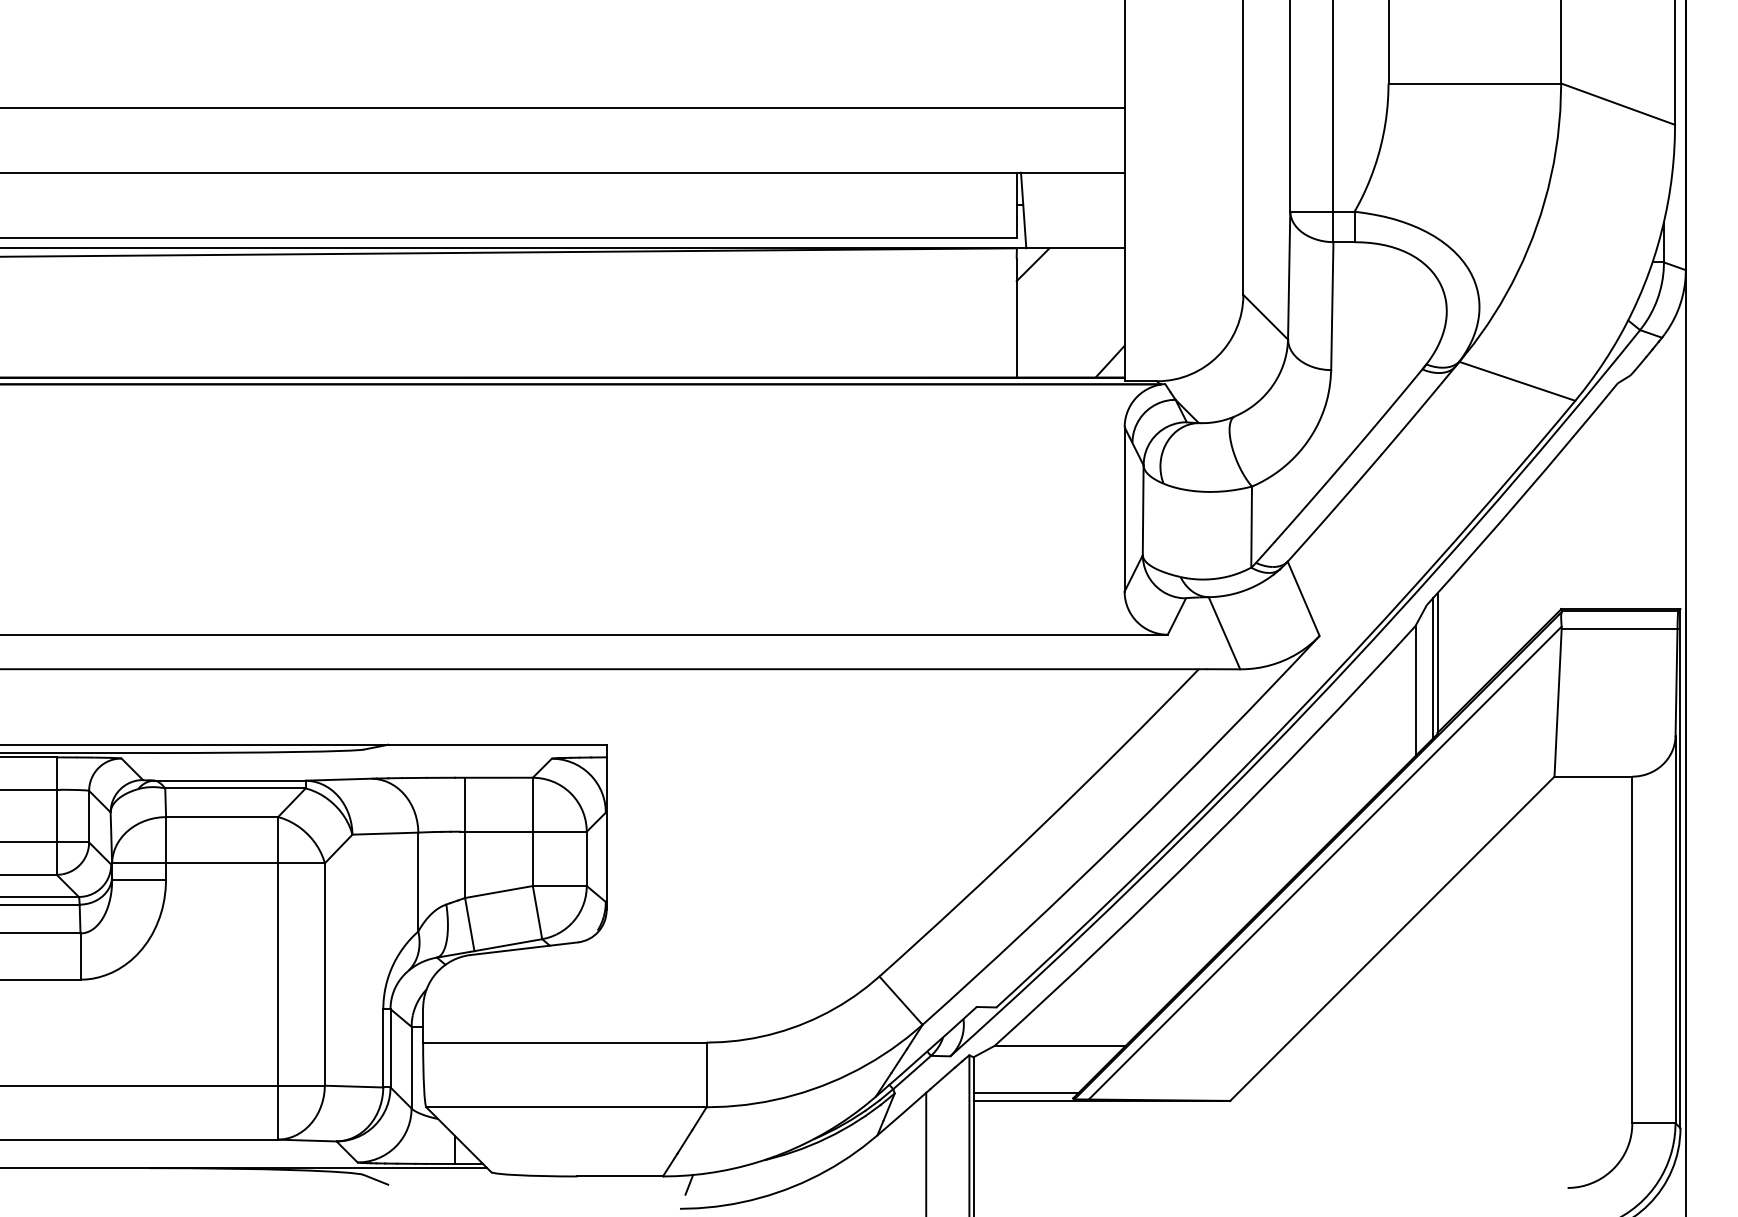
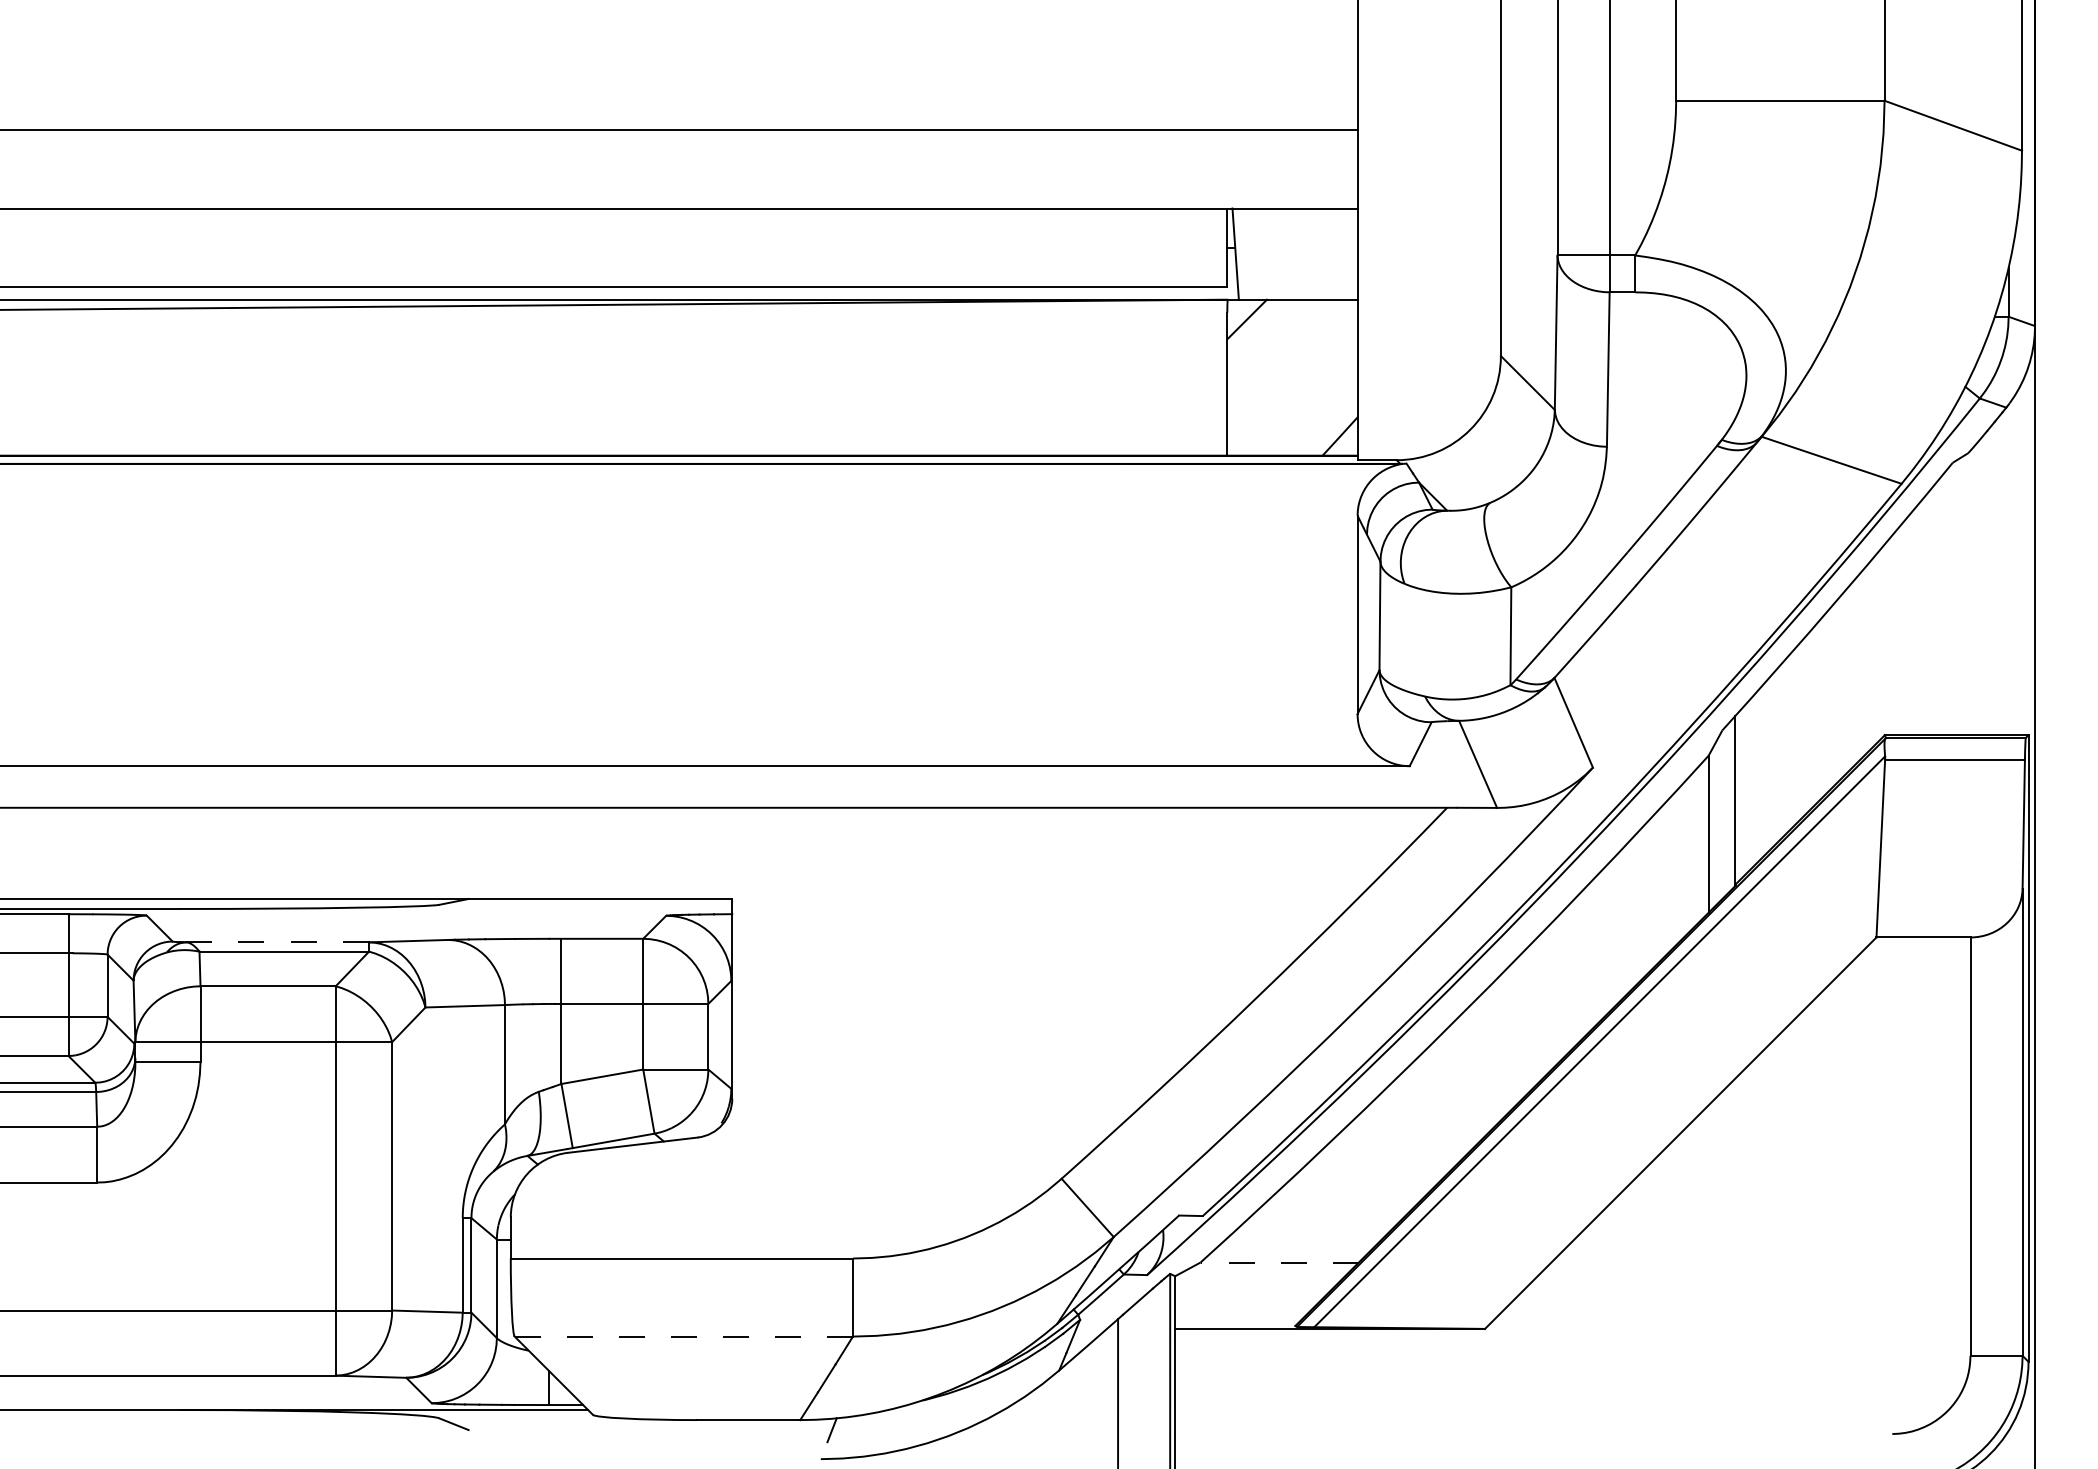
line: (1433, 668) -> (1730, 806), removed
line: (230, 780) -> (278, 942), solid -> dashed
line: (1060, 1045) -> (1280, 1262), solid -> dashed
line: (1025, 1093) -> (1237, 1319), removed
line: (566, 1107) -> (683, 1336), solid -> dashed

